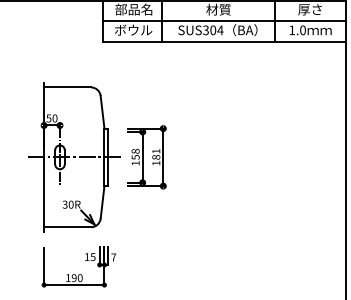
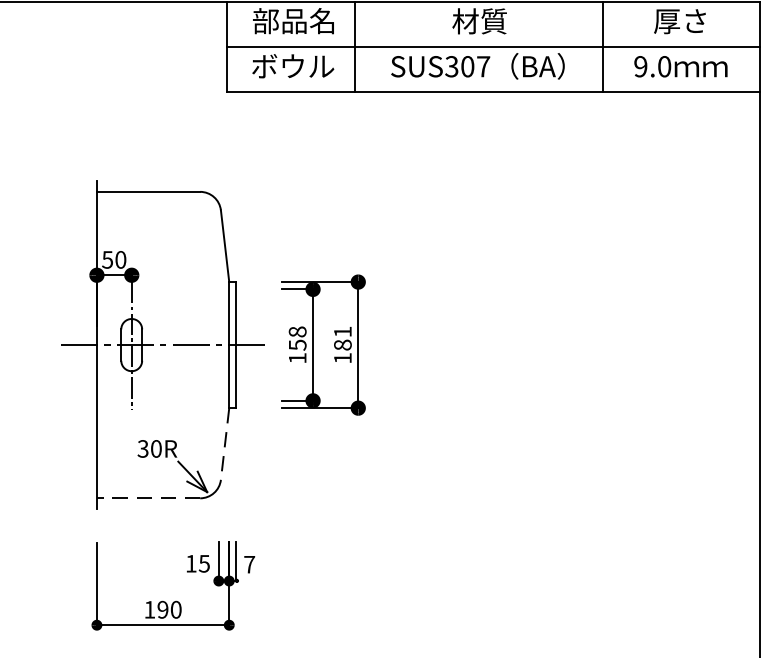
text: (220, 30) -> (483, 66), SUS304 -> SUS307
text: (292, 30) -> (641, 66), 1.0 -> 9.0
line: (102, 202) -> (224, 444), solid -> dashed
line: (67, 227) -> (148, 498), solid -> dashed

